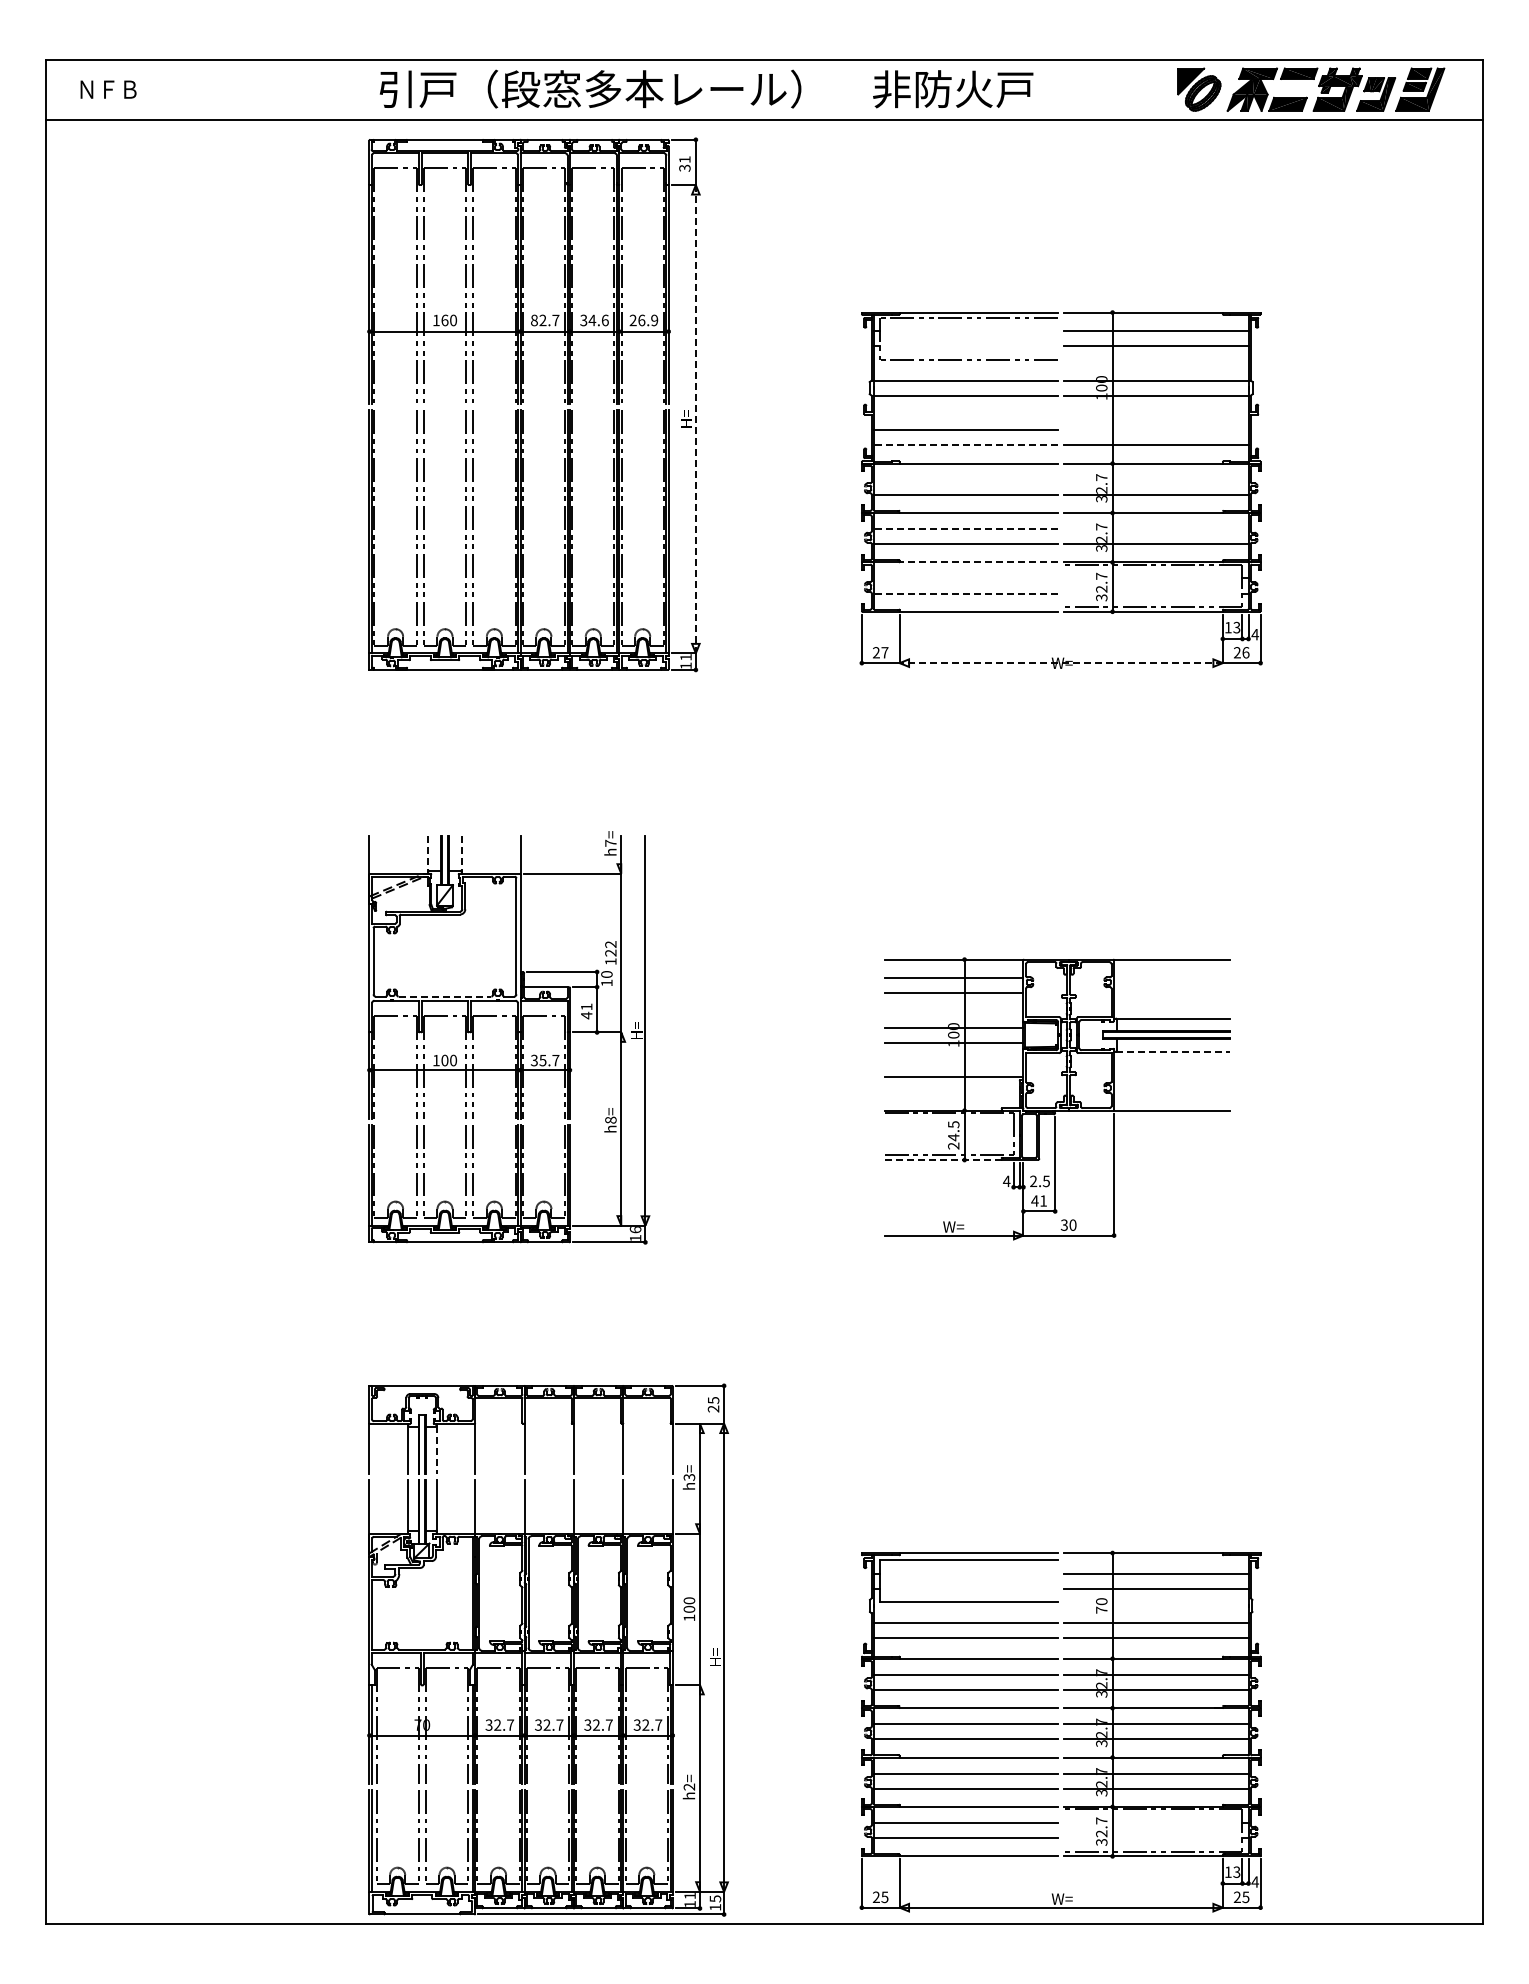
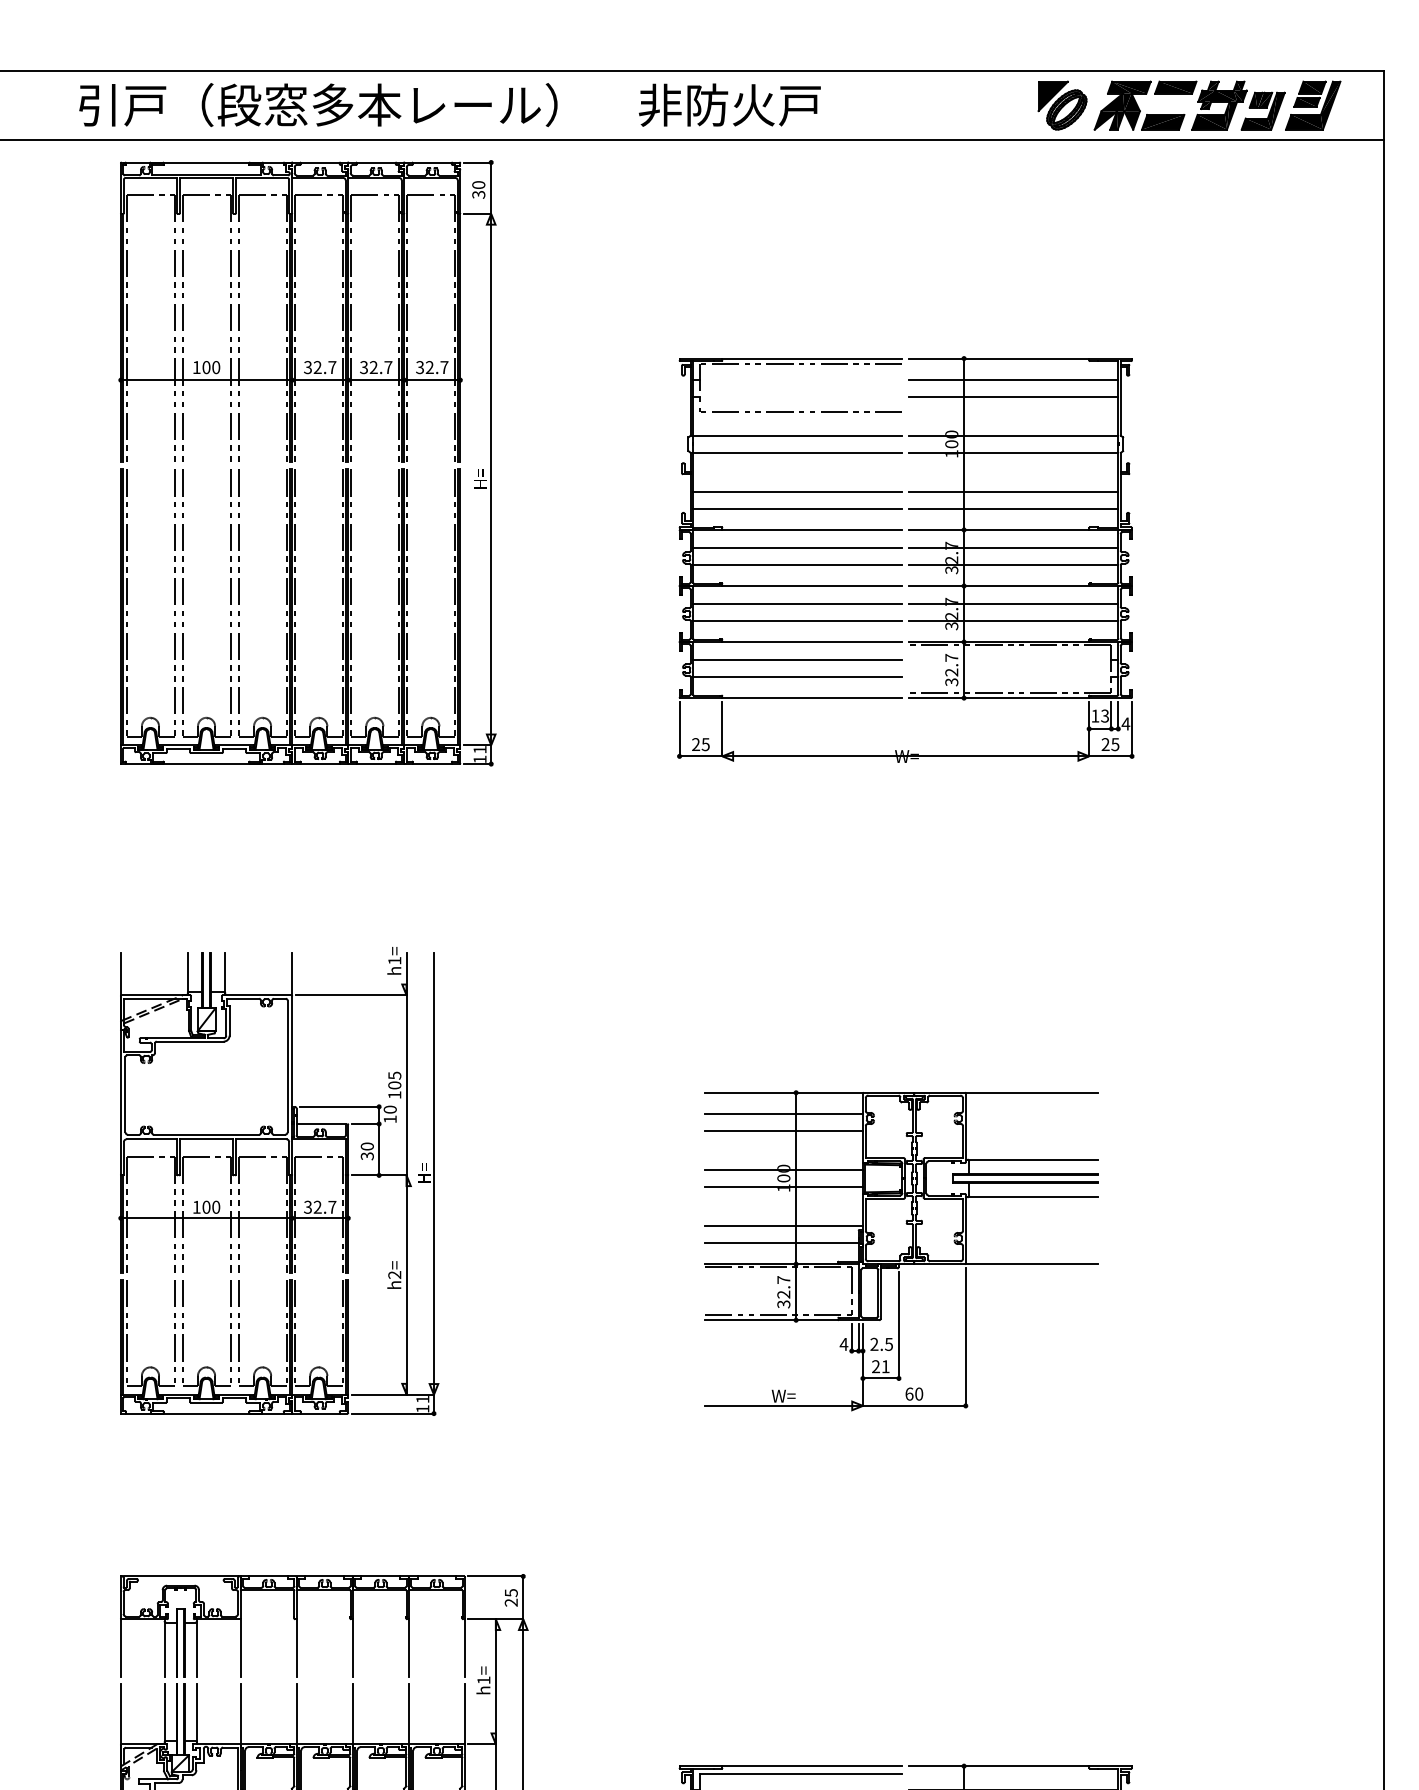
text: (706, 88) -> (449, 104), moved
text: (684, 159) -> (478, 184), 31 -> 30
text: (444, 319) -> (205, 366), 160 -> 100
text: (533, 319) -> (306, 366), 82.7 -> 32.7
text: (598, 320) -> (380, 367), 34.6 -> 32.7
text: (643, 320) -> (431, 367), 26.9 -> 32.7
line: (695, 419) -> (490, 479), dashed -> solid
line: (1156, 429) -> (1013, 491), added
line: (965, 445) -> (797, 509), dashed -> solid
line: (965, 479) -> (797, 547), added
line: (1156, 479) -> (1013, 547), added
line: (965, 529) -> (797, 604), dashed -> solid
line: (1156, 529) -> (1013, 604), added
line: (978, 562) -> (811, 642), dashed -> solid
line: (965, 578) -> (797, 660), added
line: (965, 593) -> (797, 677), dashed -> solid
text: (884, 652) -> (705, 744), 27 -> 25
text: (1245, 652) -> (1114, 744), 26 -> 25
line: (1061, 663) -> (906, 756), dashed -> solid
text: (610, 842) -> (394, 959), h7= -> h1=
line: (428, 854) -> (187, 973), dashed -> solid
line: (461, 854) -> (225, 973), dashed -> solid
text: (610, 948) -> (394, 1080), 122 -> 105
line: (445, 996) -> (207, 1134), dashed -> solid
text: (586, 1011) -> (367, 1151), 41 -> 30
line: (1173, 1051) -> (1033, 1197), dashed -> solid
text: (542, 1060) -> (317, 1207), 35.7 -> 32.7
line: (951, 1092) -> (781, 1243), added
text: (610, 1119) -> (394, 1274), h8= -> h2=
text: (953, 1135) -> (783, 1292), 24.5 -> 32.7
line: (943, 1160) -> (772, 1320), dashed -> solid
text: (1034, 1200) -> (875, 1366), 41 -> 21
text: (1064, 1224) -> (909, 1393), 30 -> 60
text: (635, 1230) -> (422, 1400), 16 -> 11
line: (436, 1450) -> (196, 1649), dashed -> solid
text: (689, 1477) -> (483, 1680), h3= -> h1=

